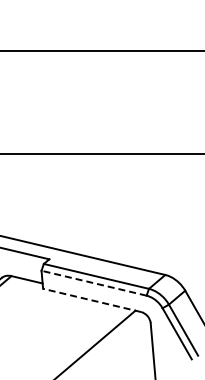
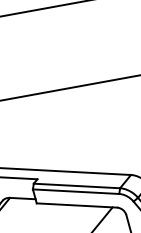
line: (93, 283) -> (75, 191), dashed -> solid
line: (91, 300) -> (76, 205), dashed -> solid

